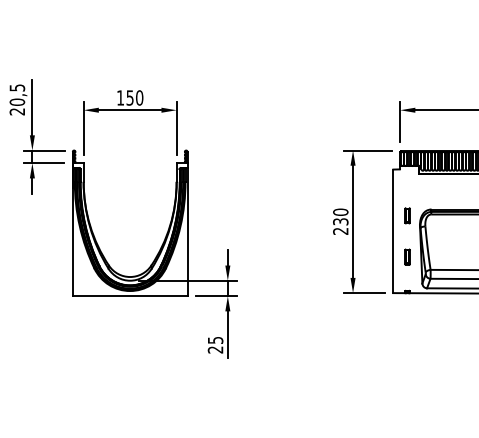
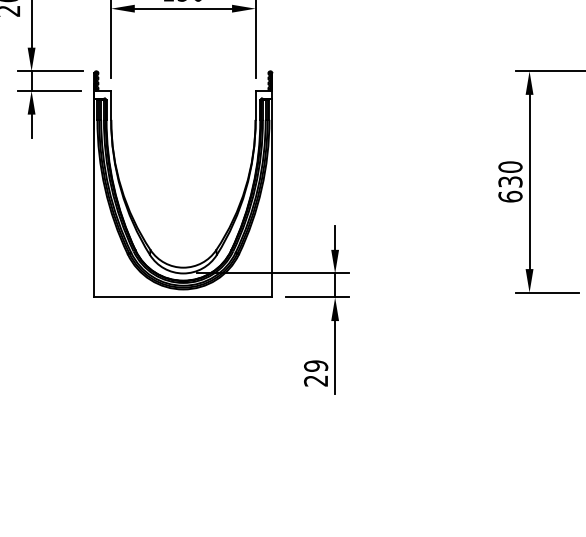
text: (340, 230) -> (510, 195), 230 -> 630
text: (214, 340) -> (314, 366), 25 -> 29

